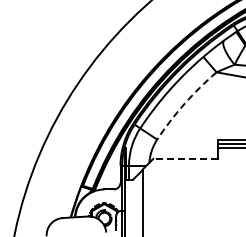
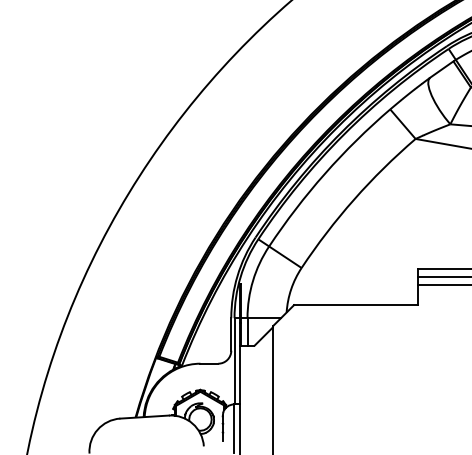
arc: (184, 103) -> (354, 198), dashed -> solid
line: (185, 158) -> (355, 304), dashed -> solid

